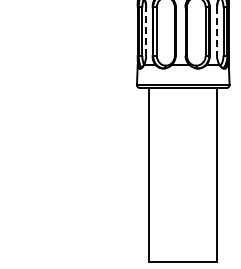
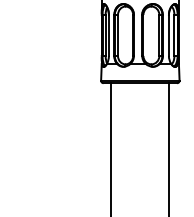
line: (146, 31) -> (109, 35), dashed -> solid
line: (217, 32) -> (169, 36), dashed -> solid

